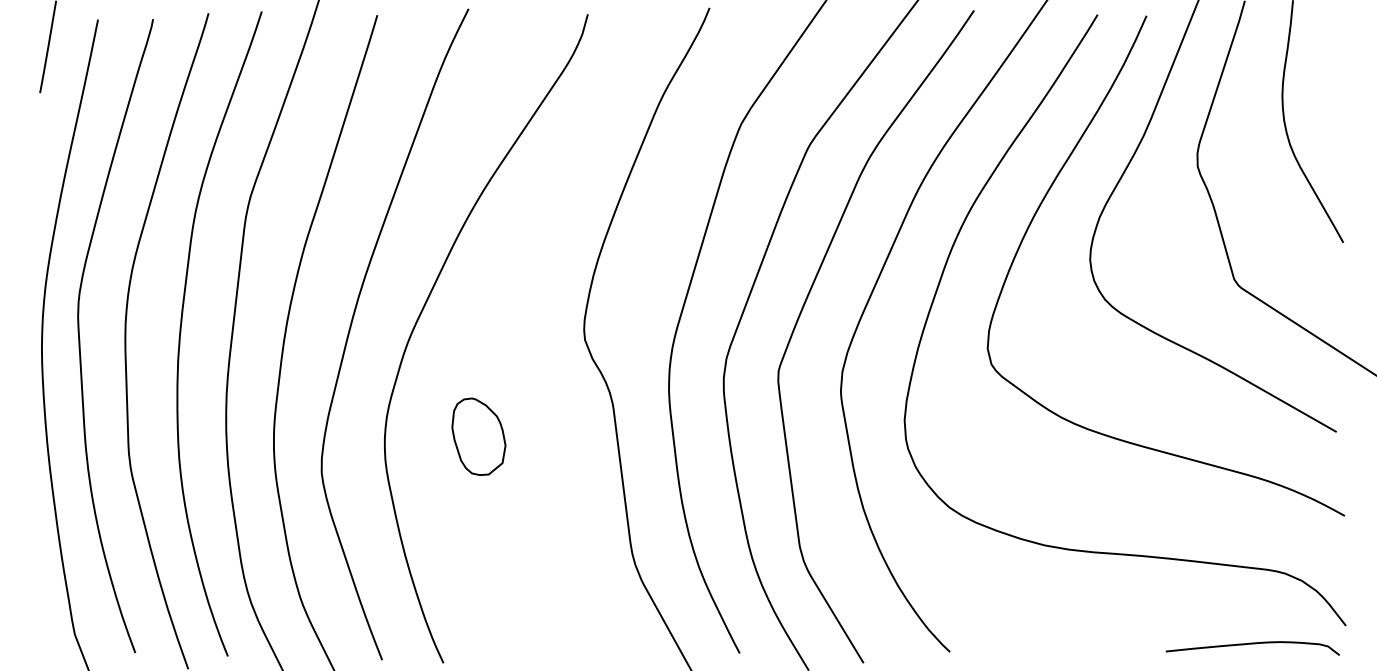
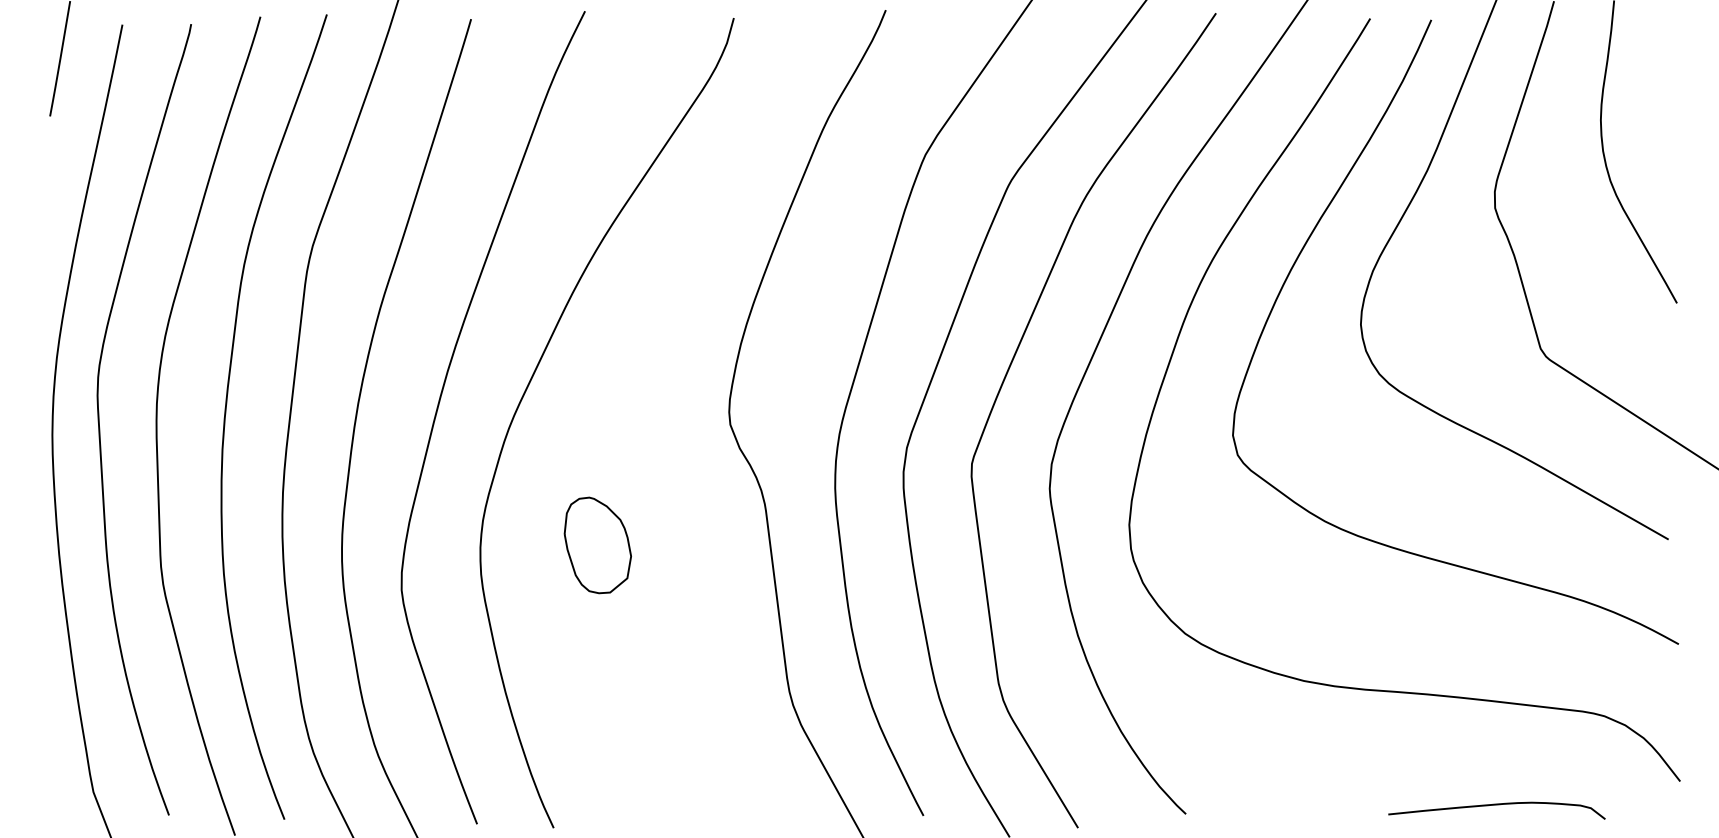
curve: (1252, 644) -> (1496, 805), moved

